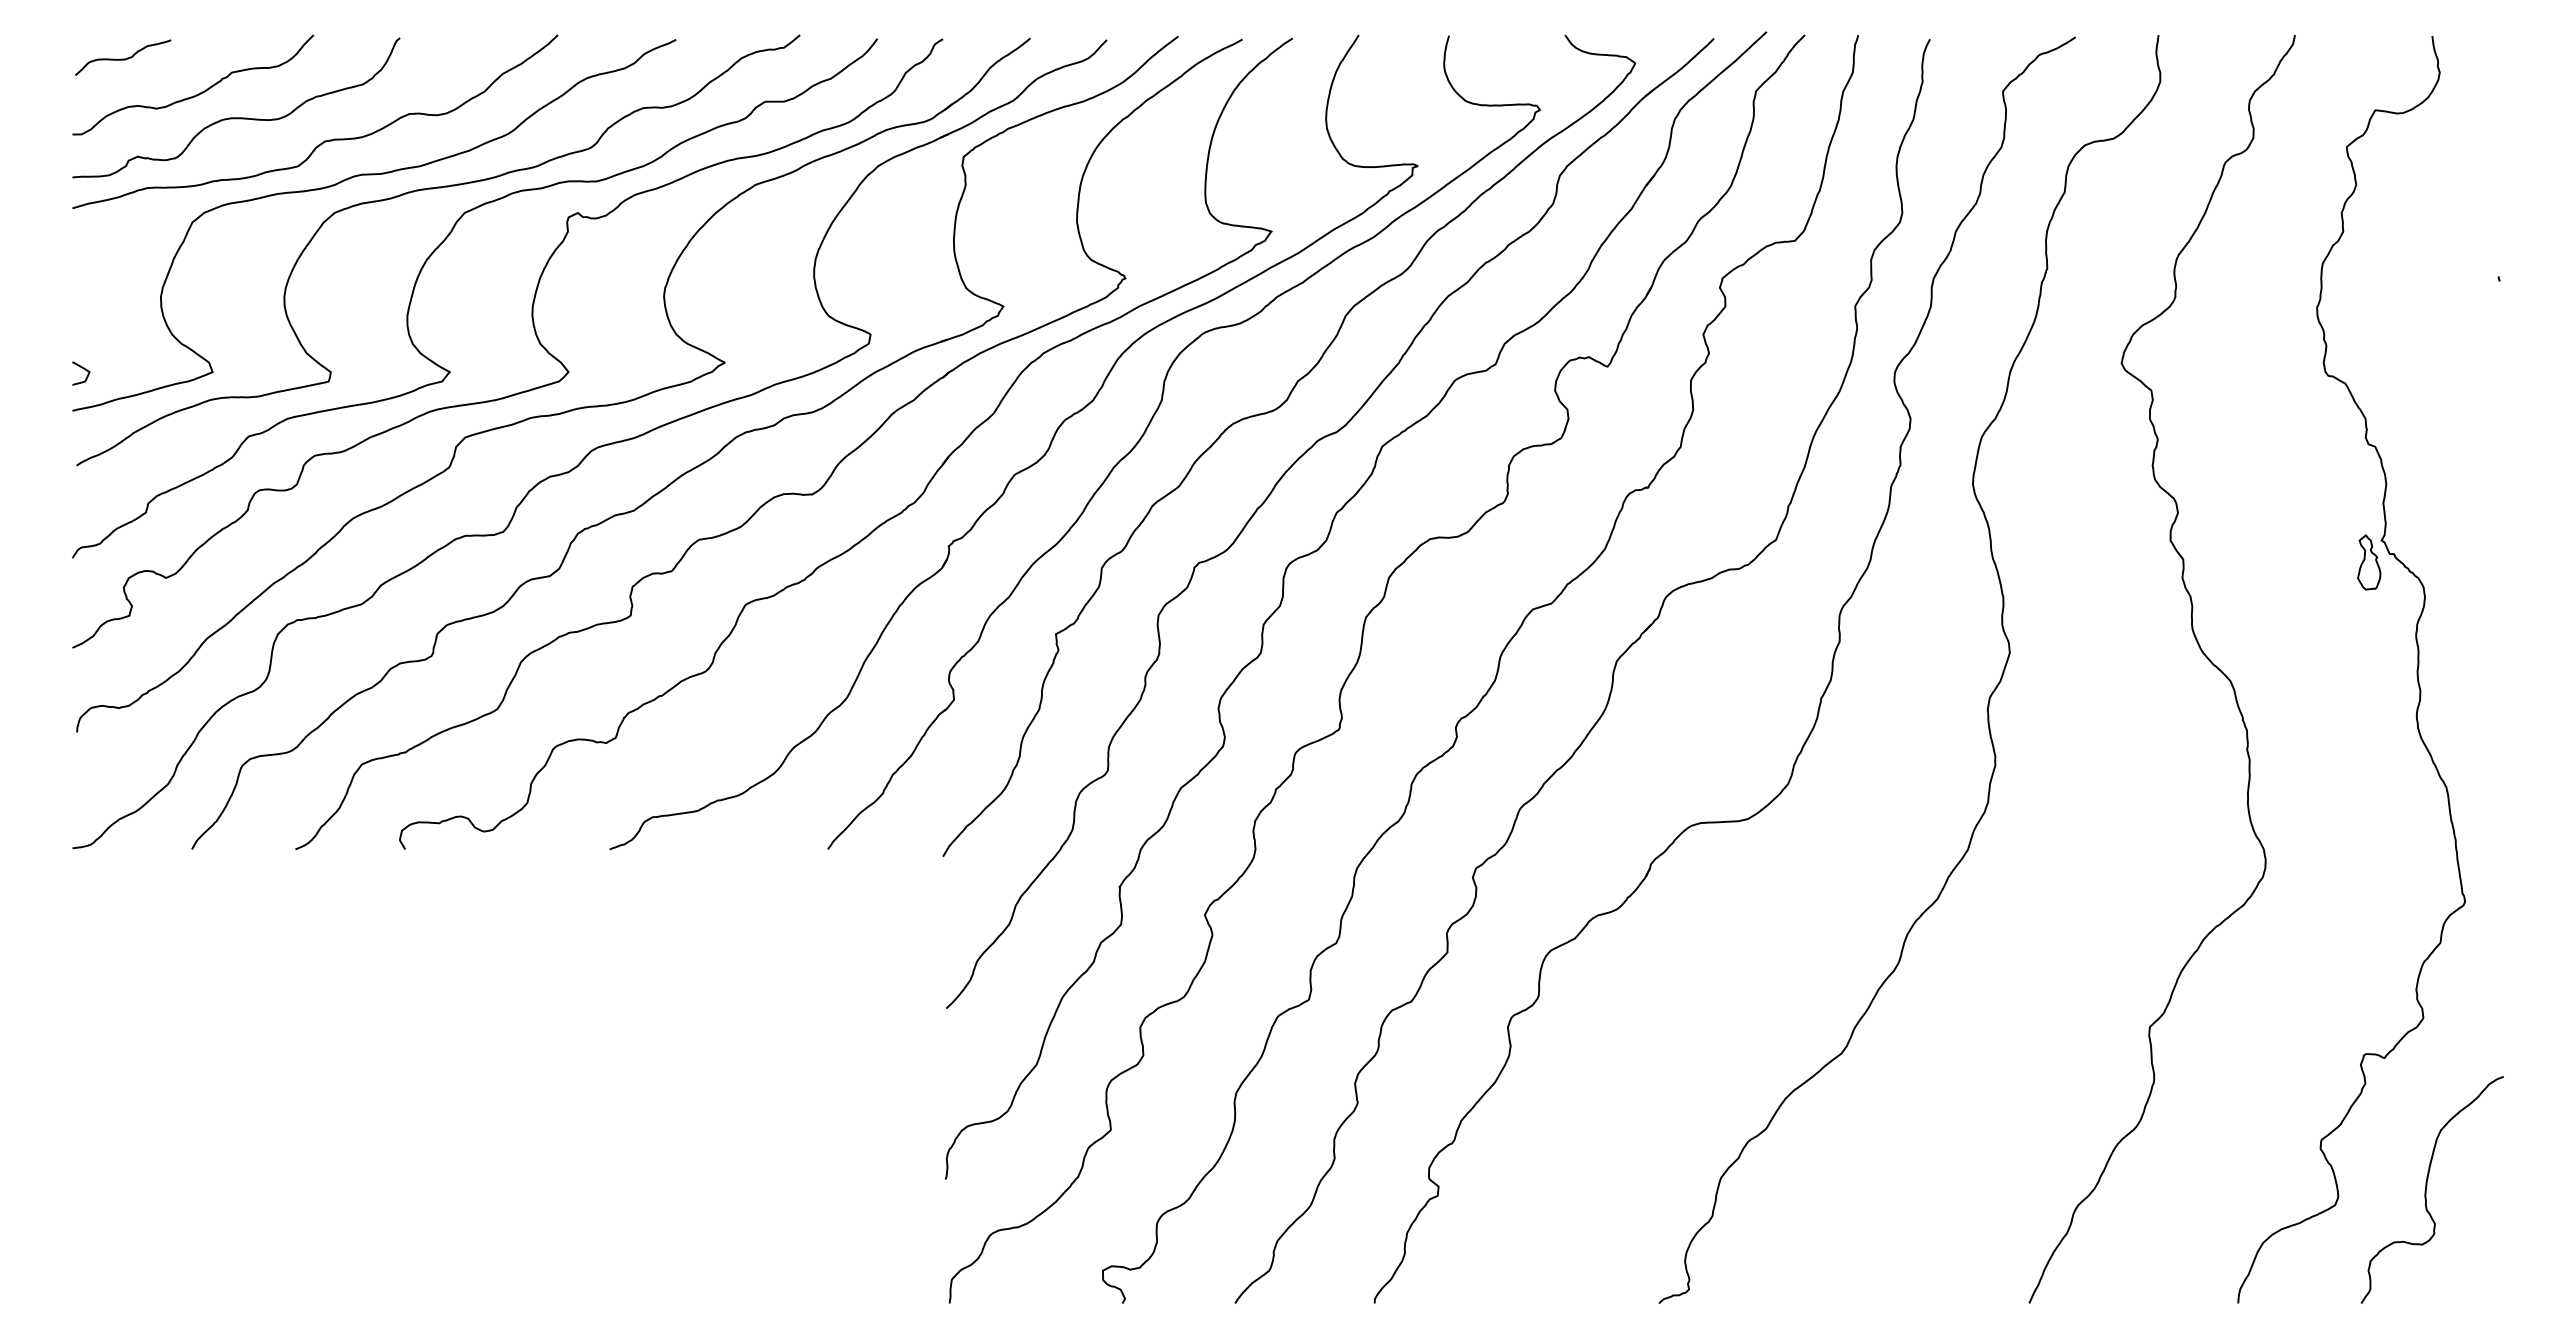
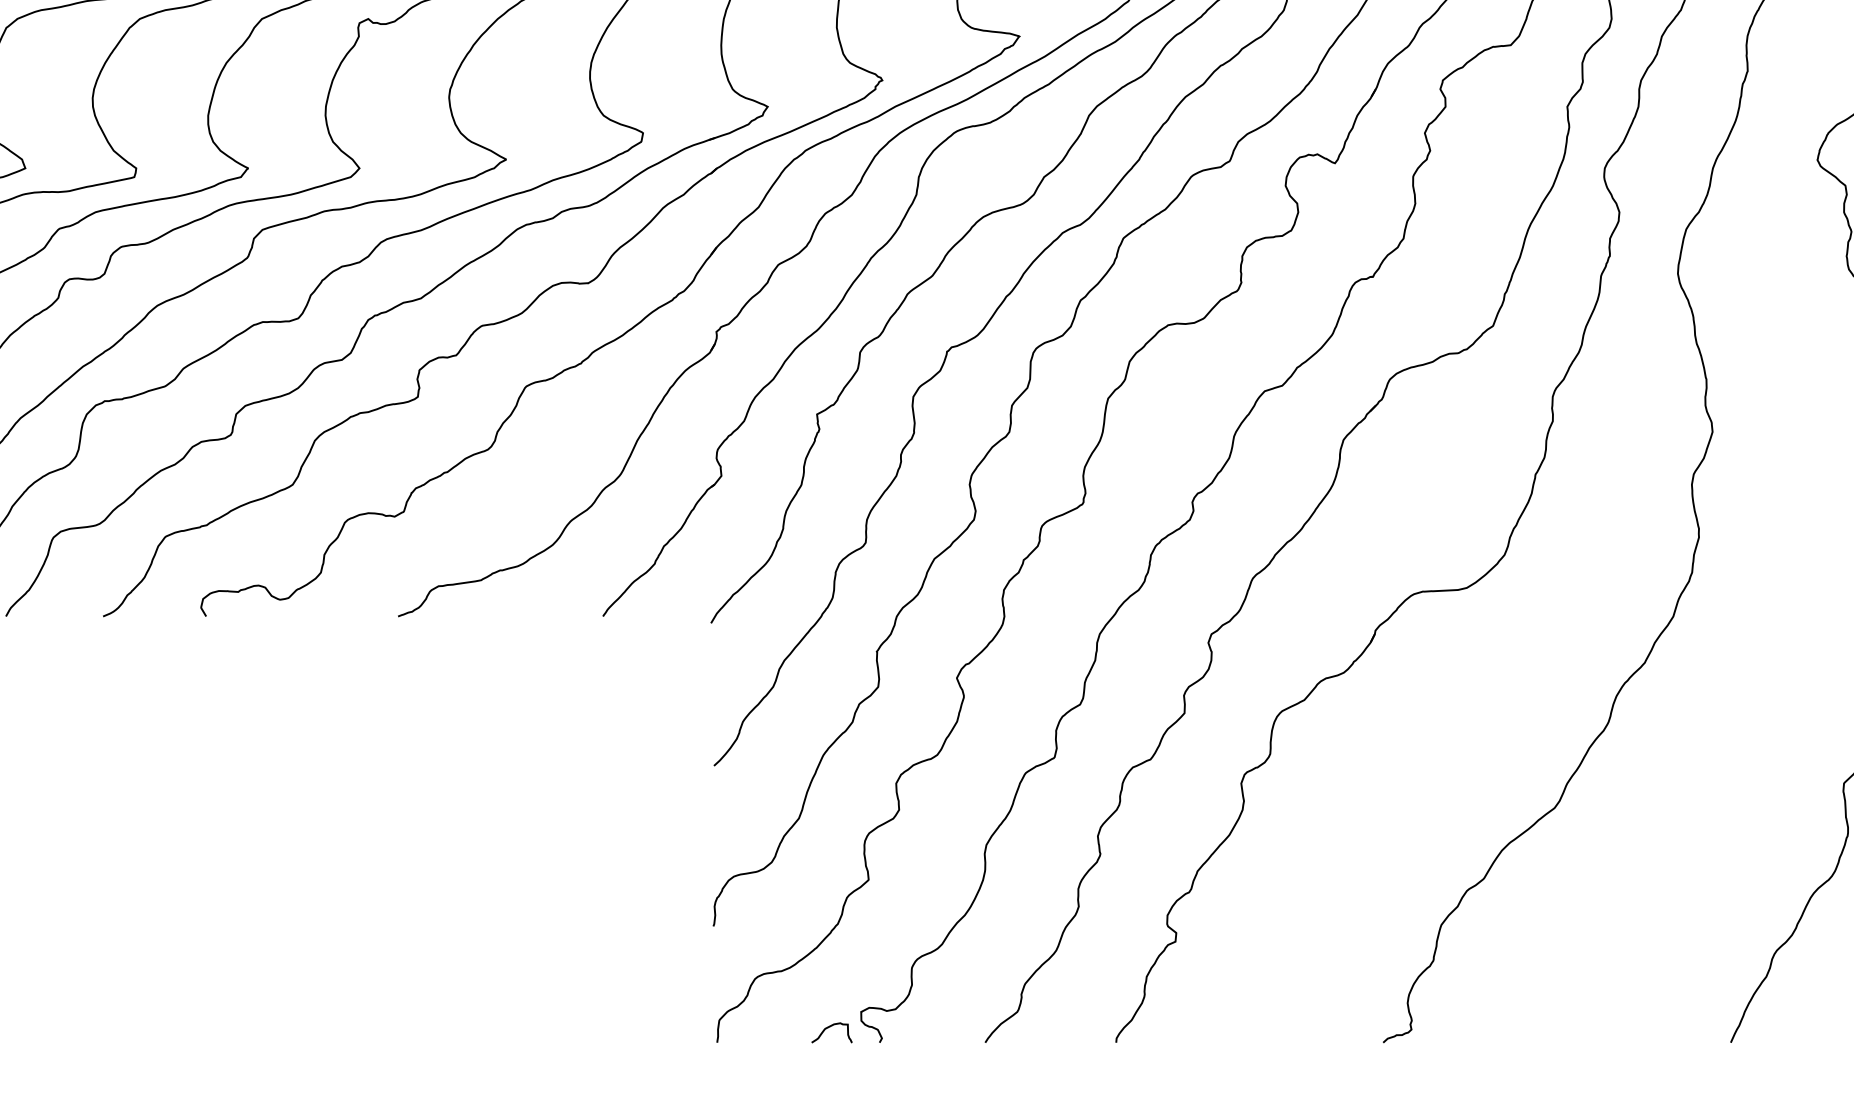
curve: (1069, 1287) -> (829, 1027), added

